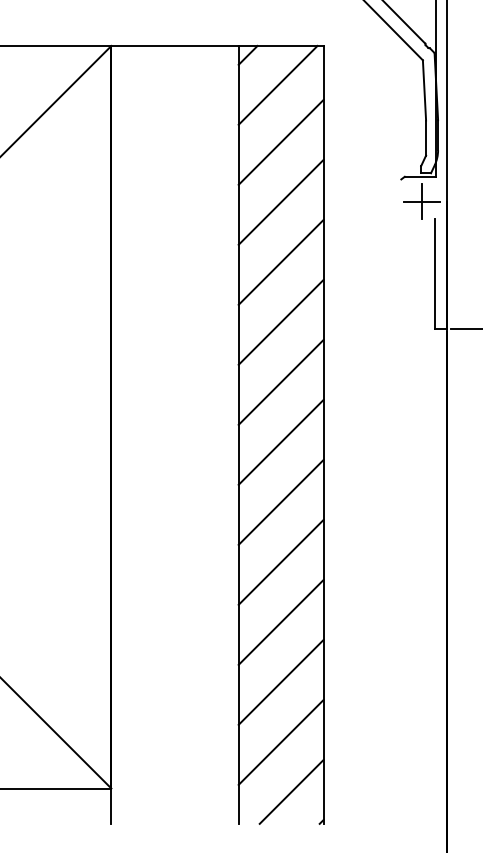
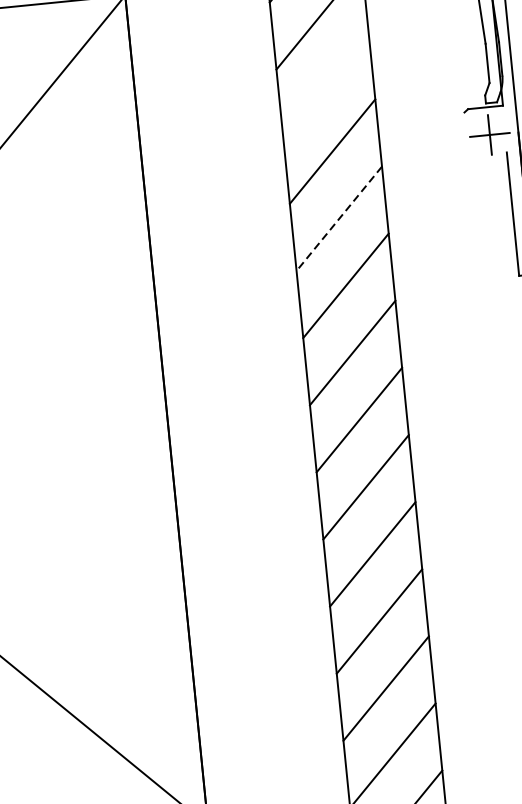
line: (280, 142) -> (325, 84), removed
line: (280, 262) -> (338, 218), solid -> dashed

